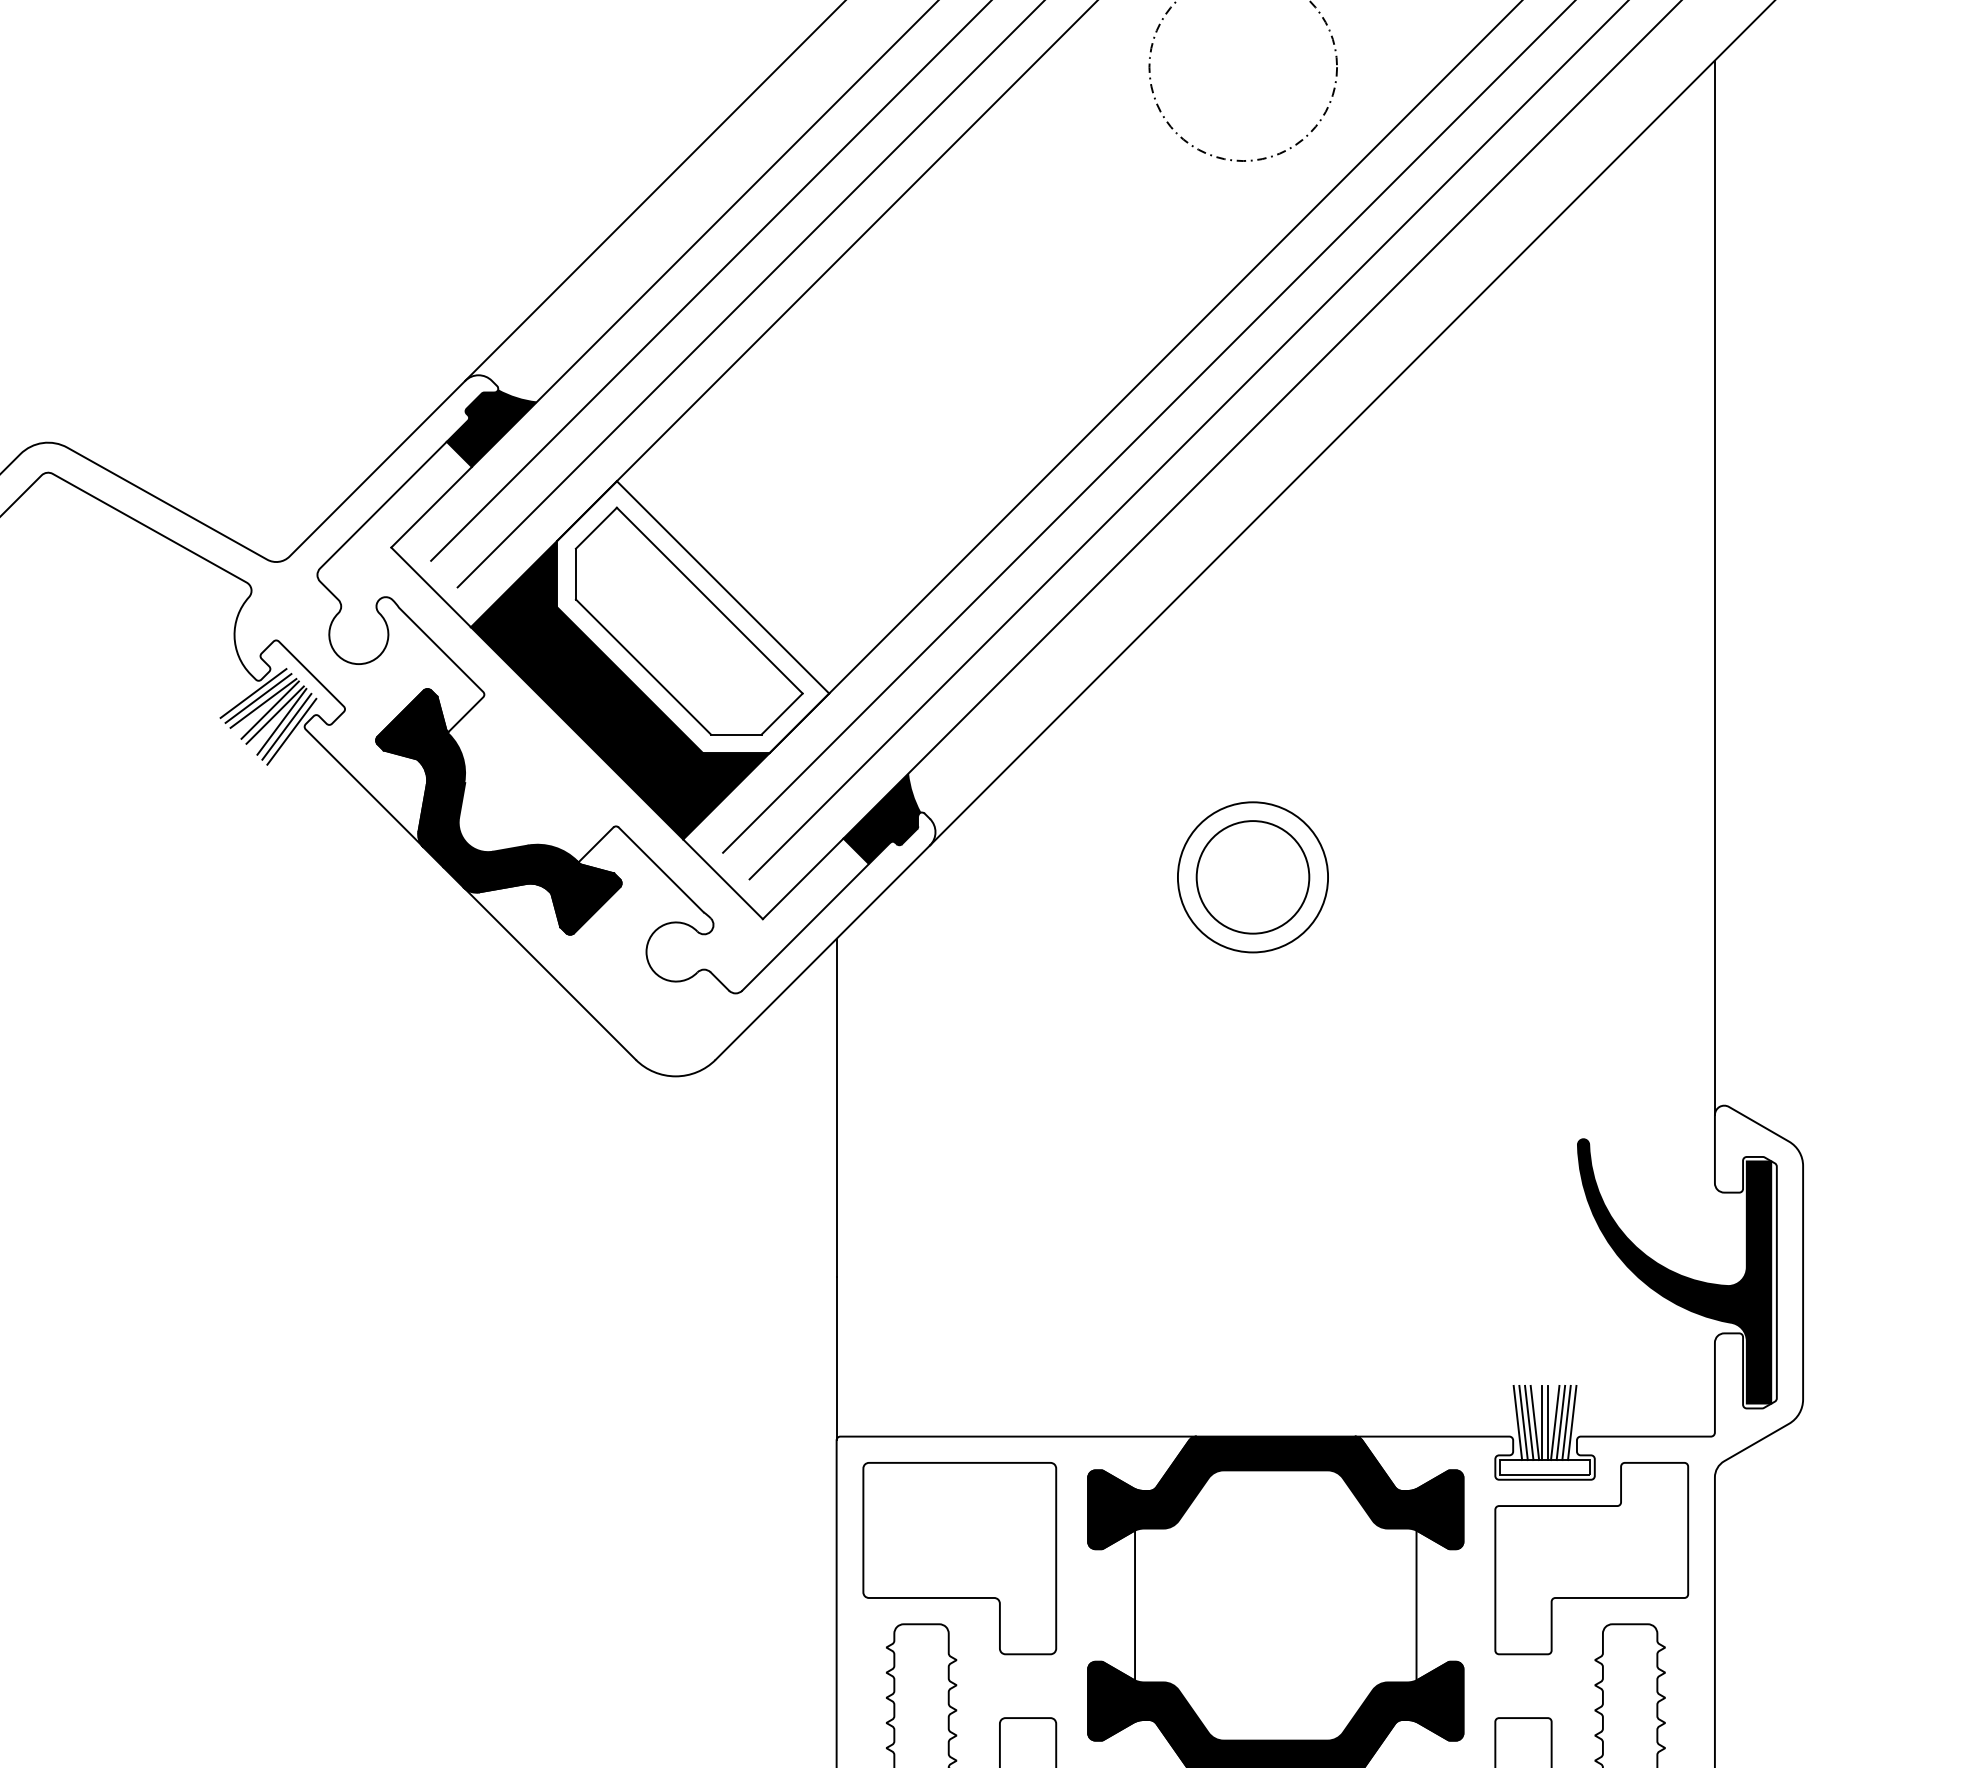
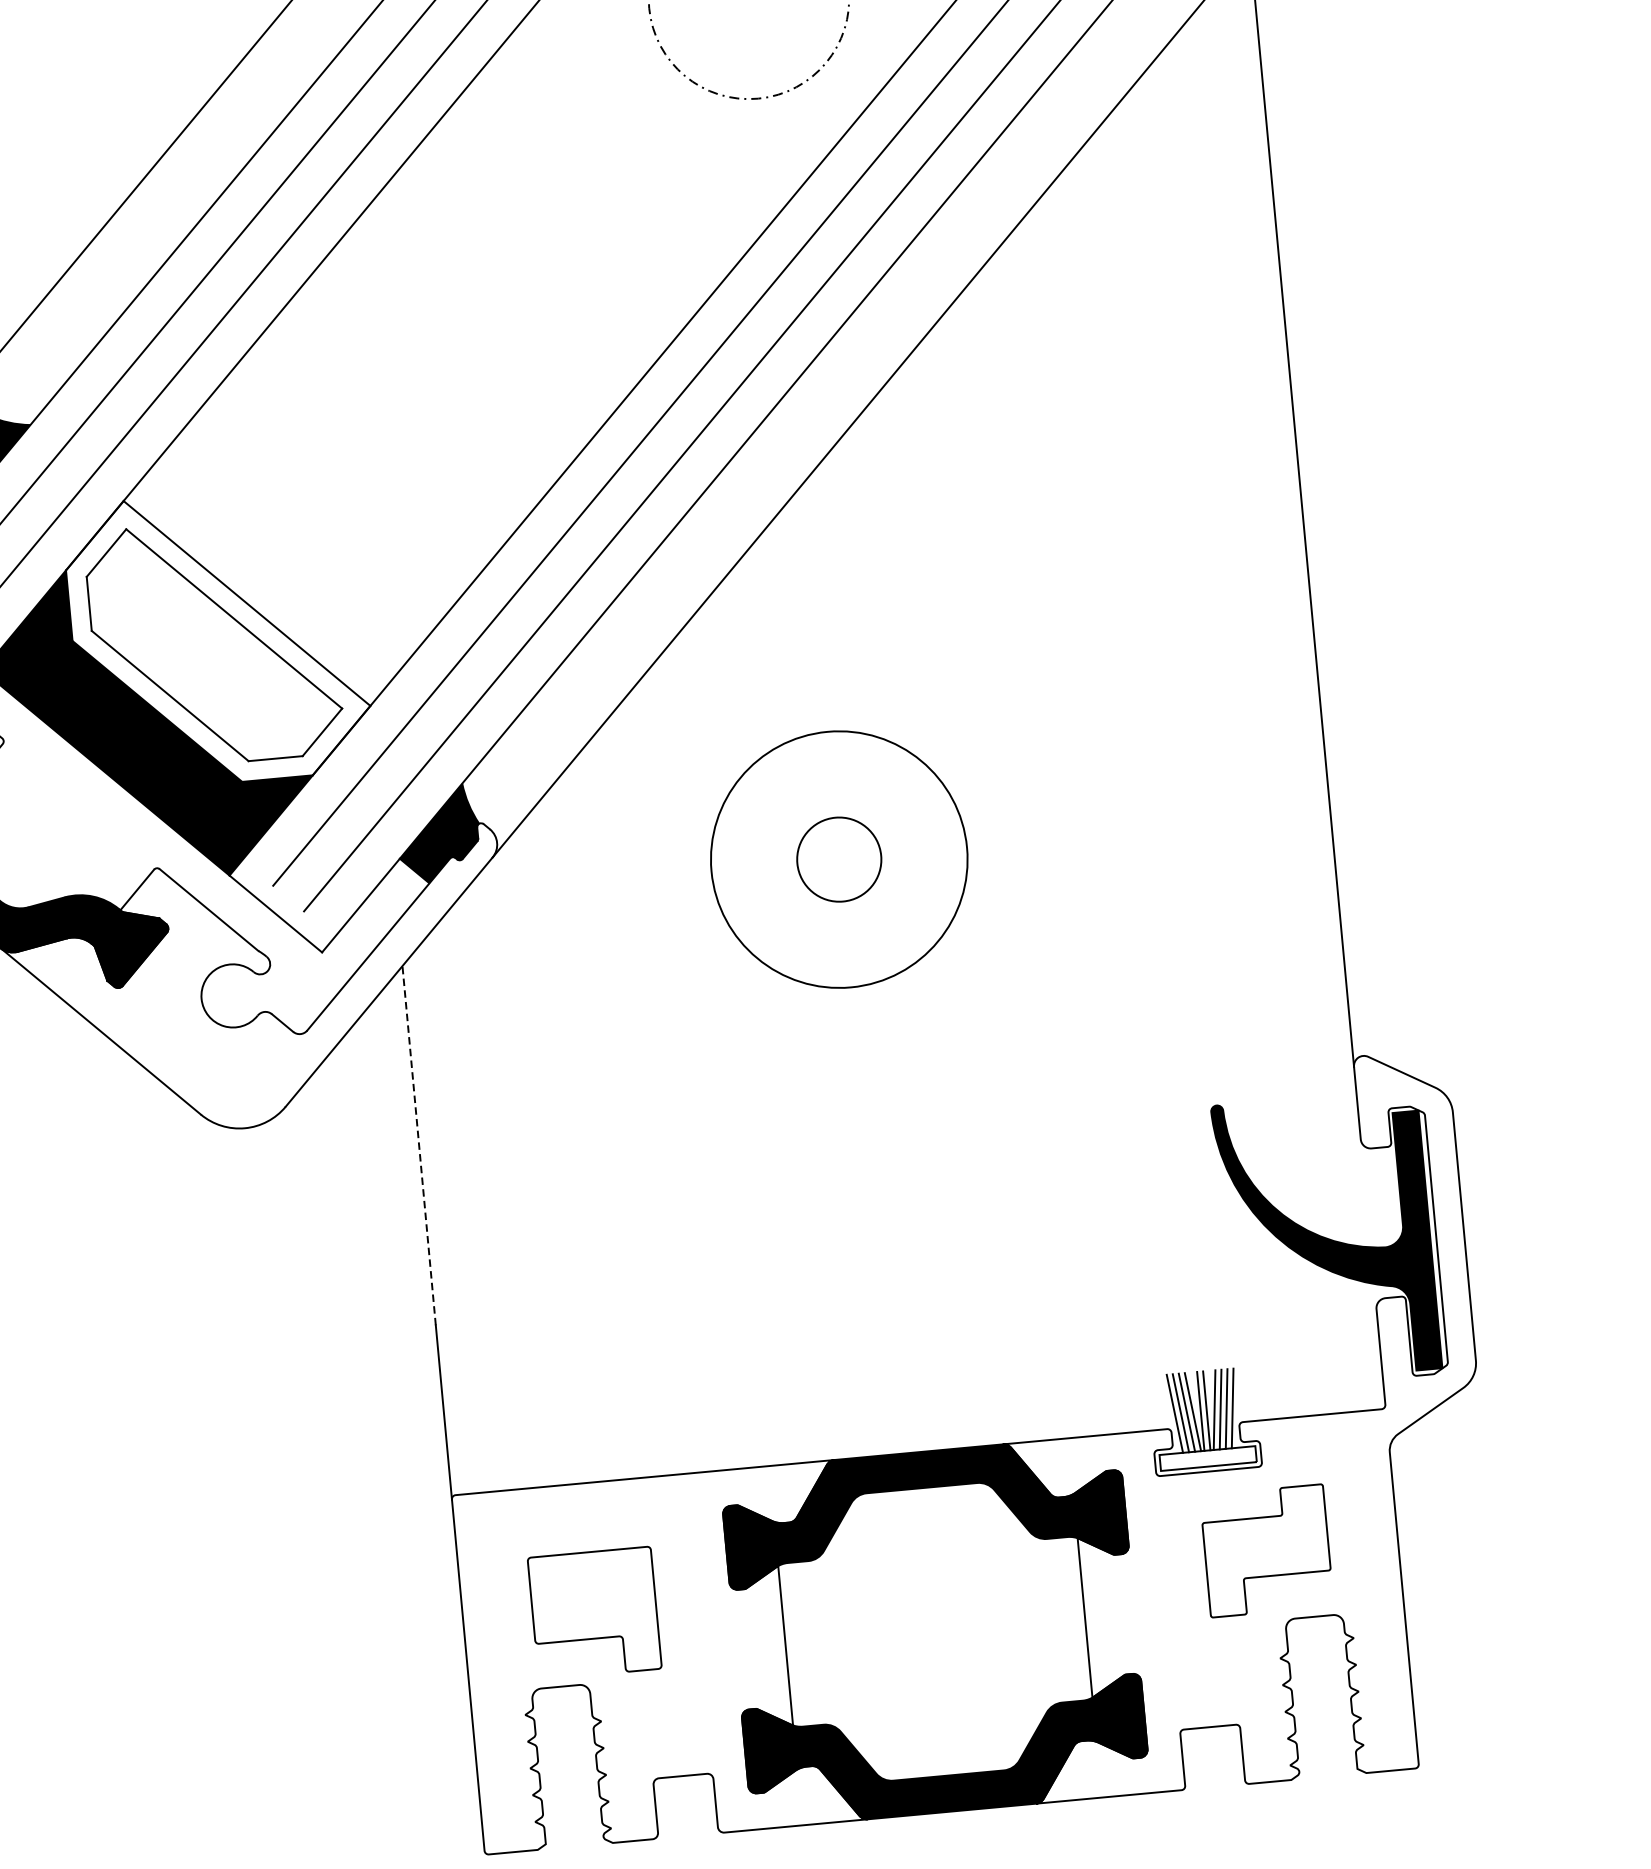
circle: (1252, 877) -> (838, 859), size x0.7
circle: (1252, 877) -> (838, 859), size x1.6
line: (836, 1107) -> (418, 1145), solid -> dashed
part: (959, 1558) -> (594, 1613), size x0.6
part: (1591, 1558) -> (1266, 1550), size x0.6

